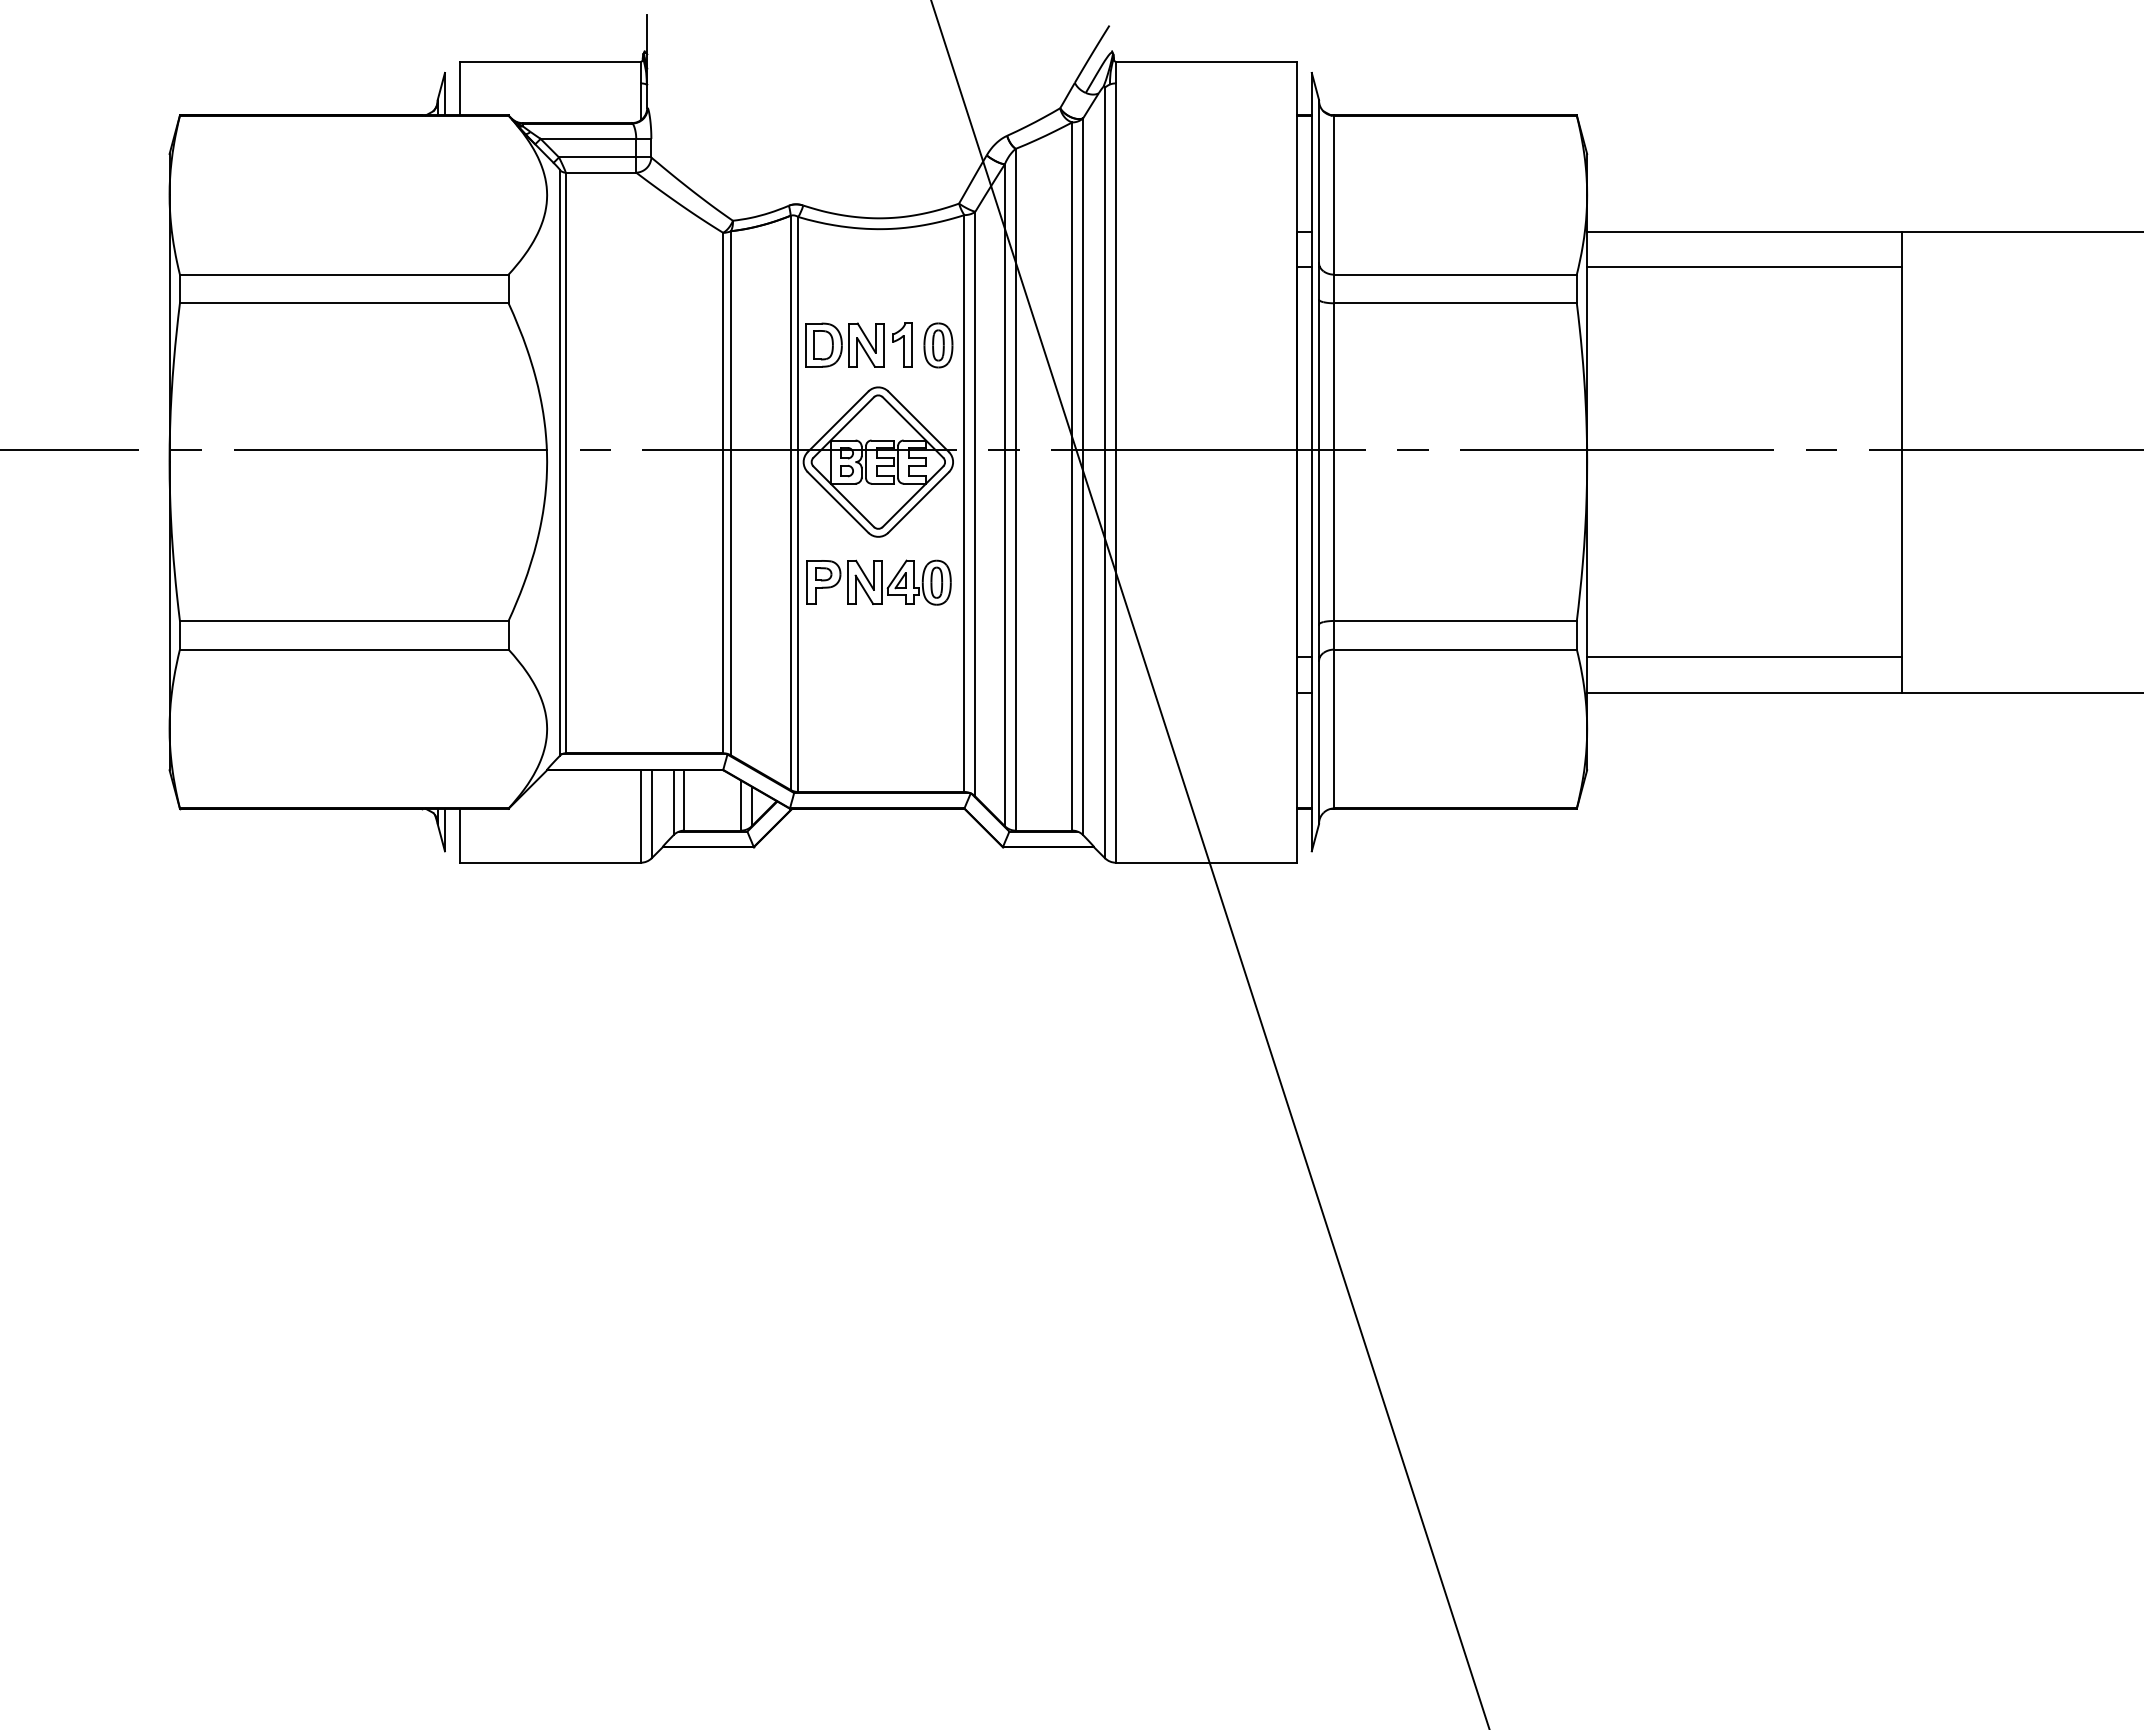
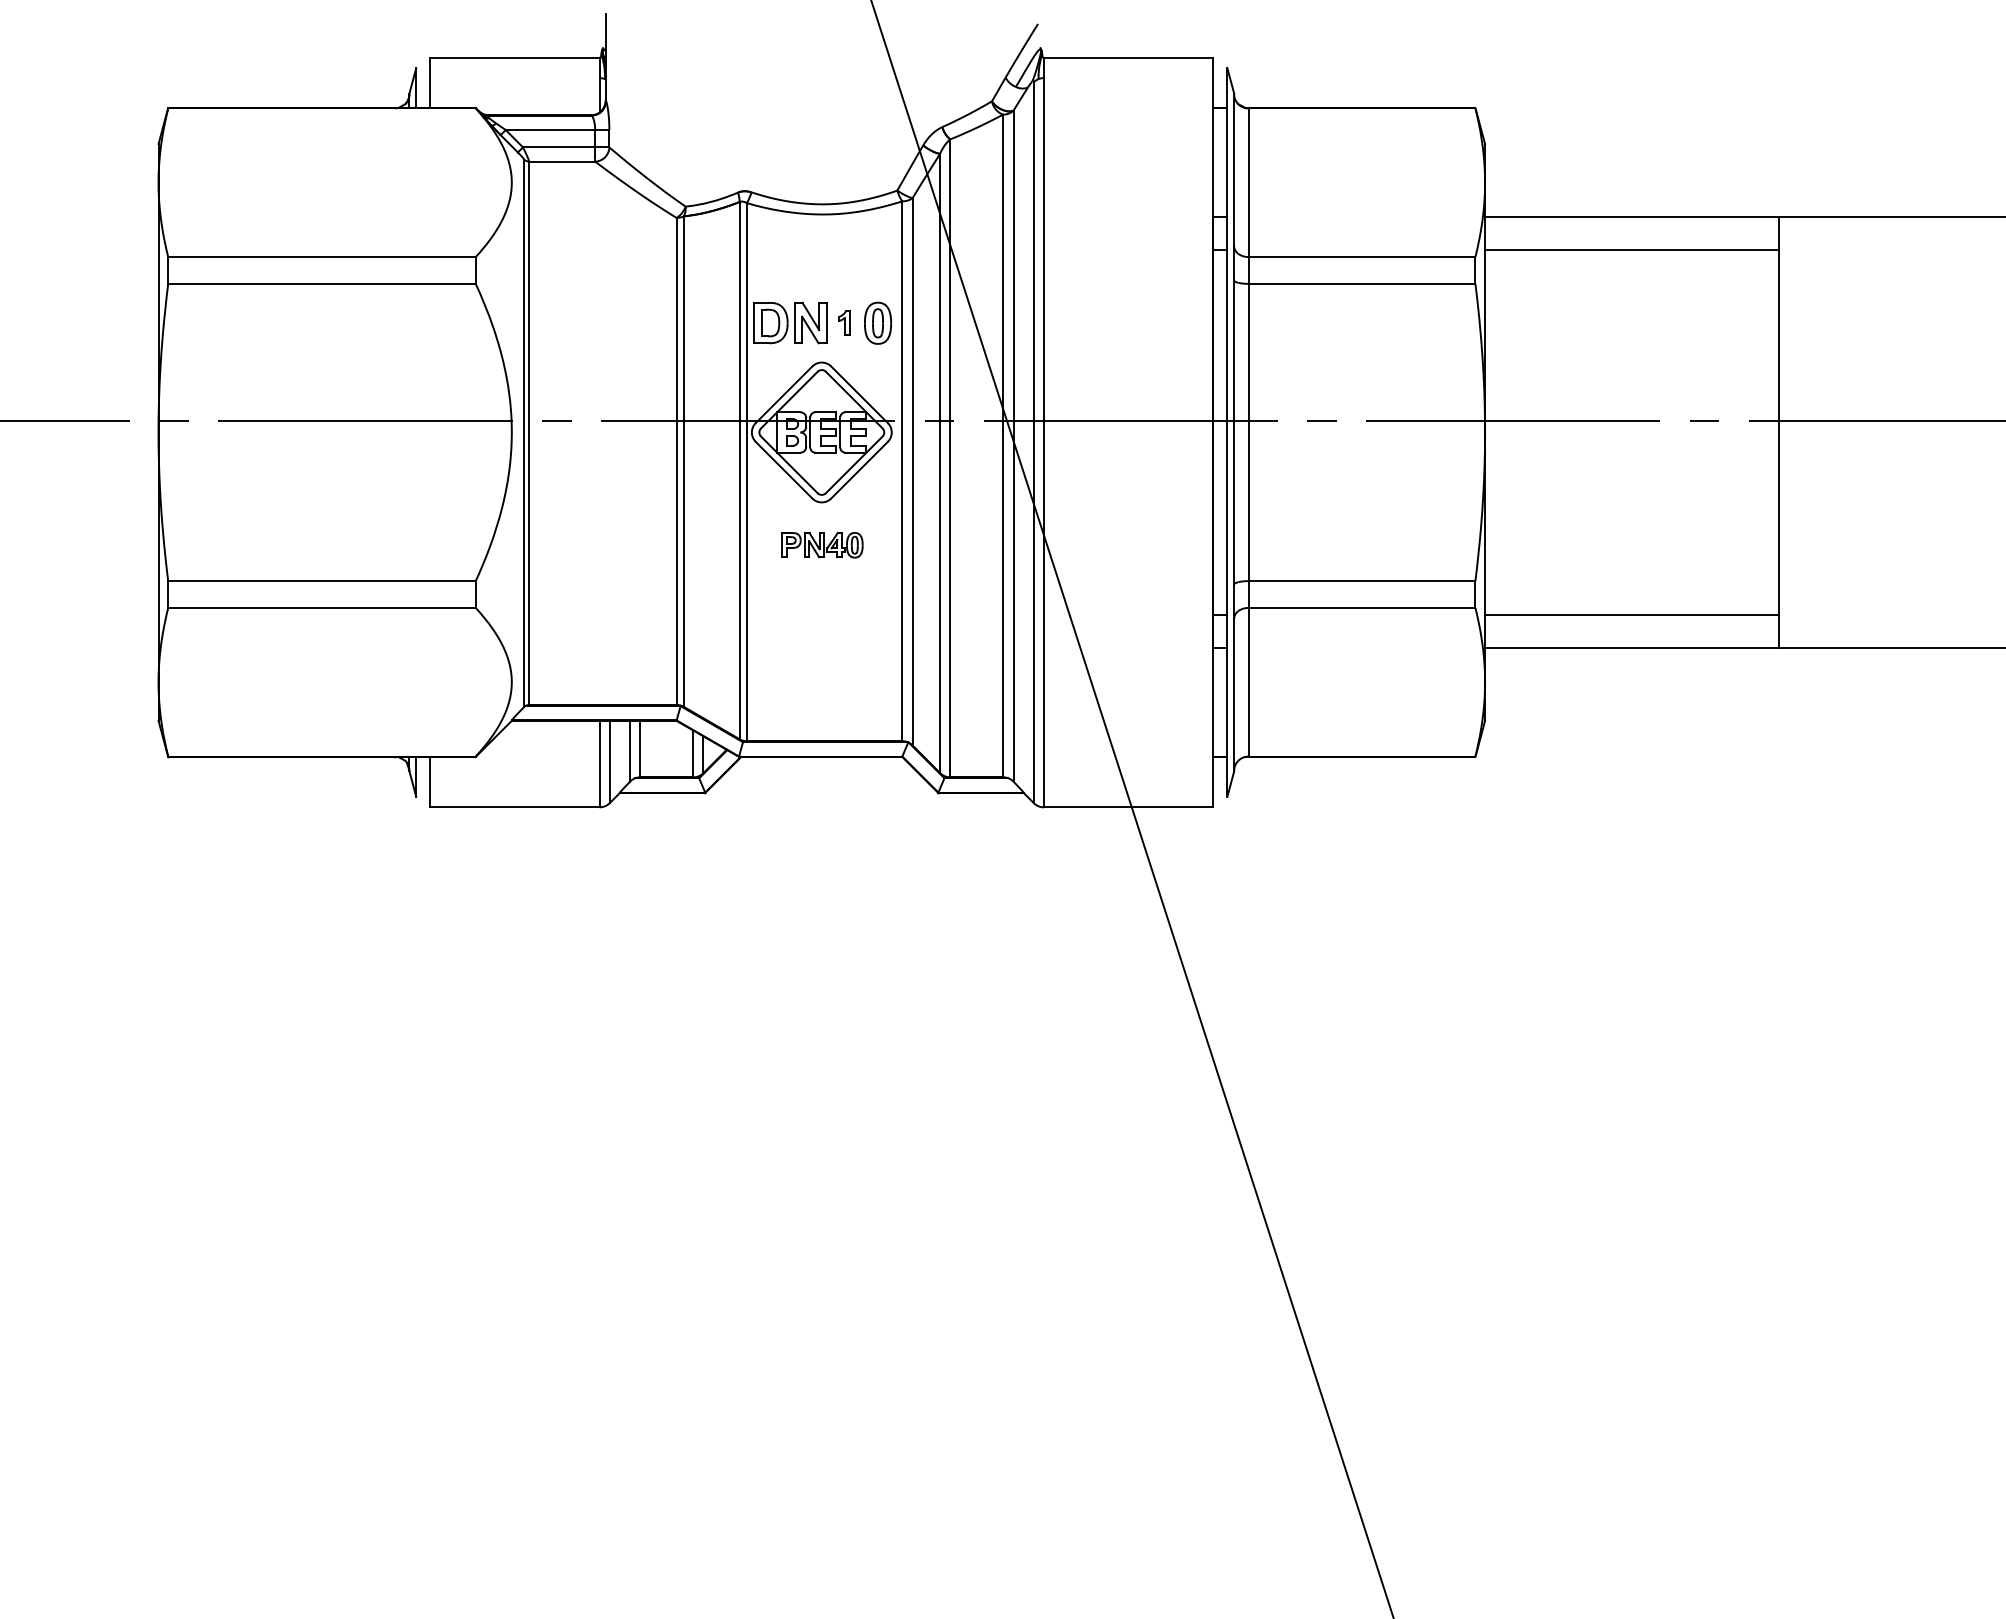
part: (902, 344) -> (844, 322), size x0.6
part: (878, 582) -> (821, 545), size x0.6

